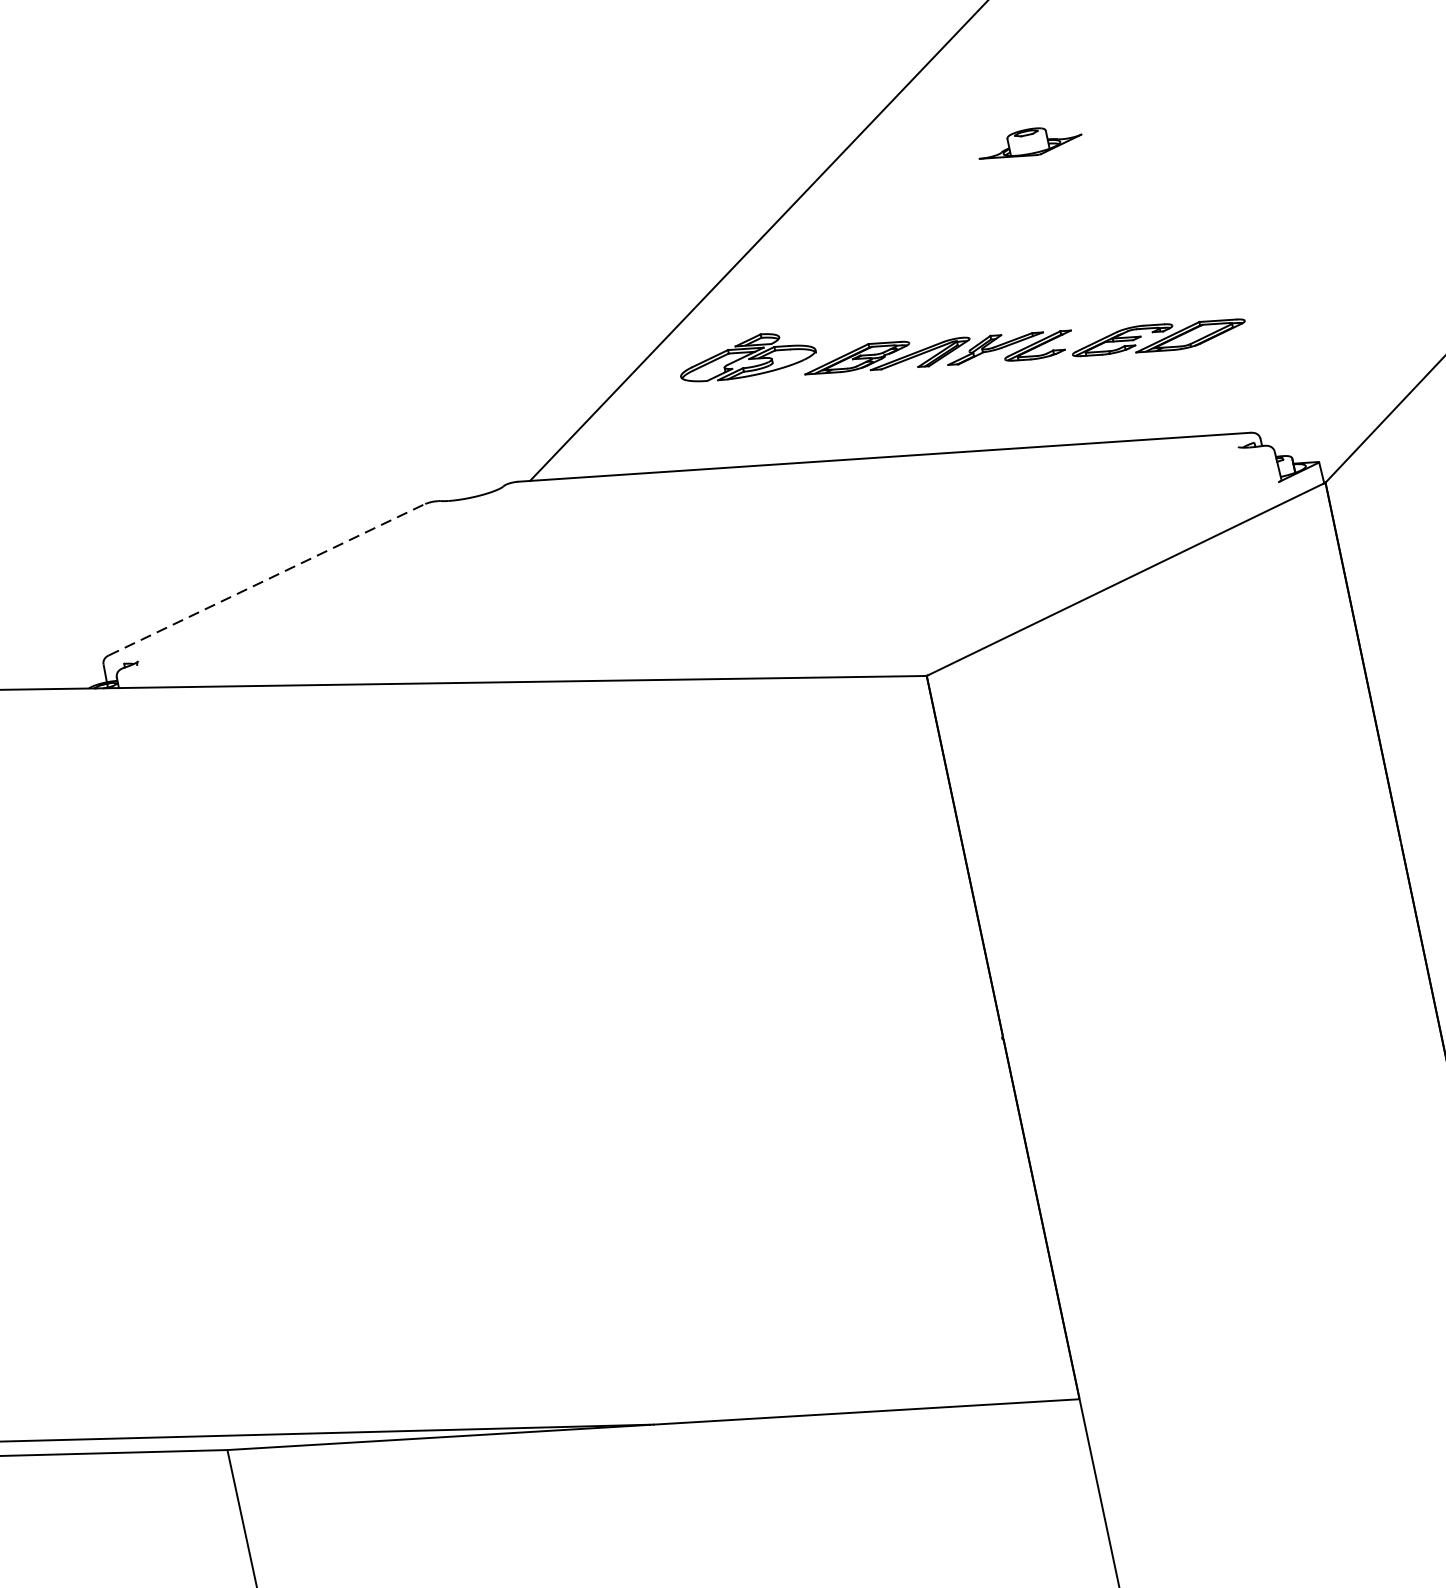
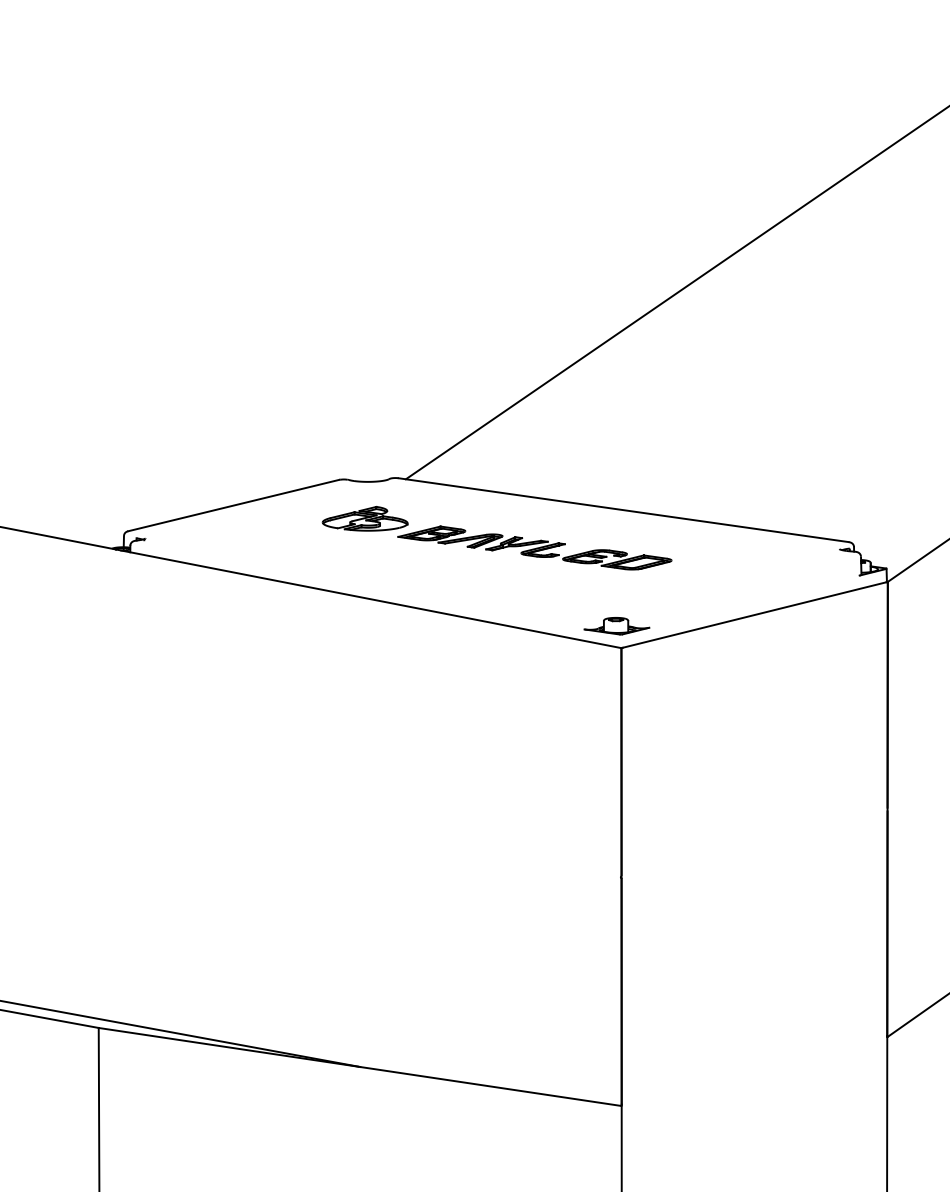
part: (1029, 143) -> (616, 626), moved
part: (960, 344) -> (496, 538), moved
line: (266, 579) -> (233, 505), dashed -> solid

